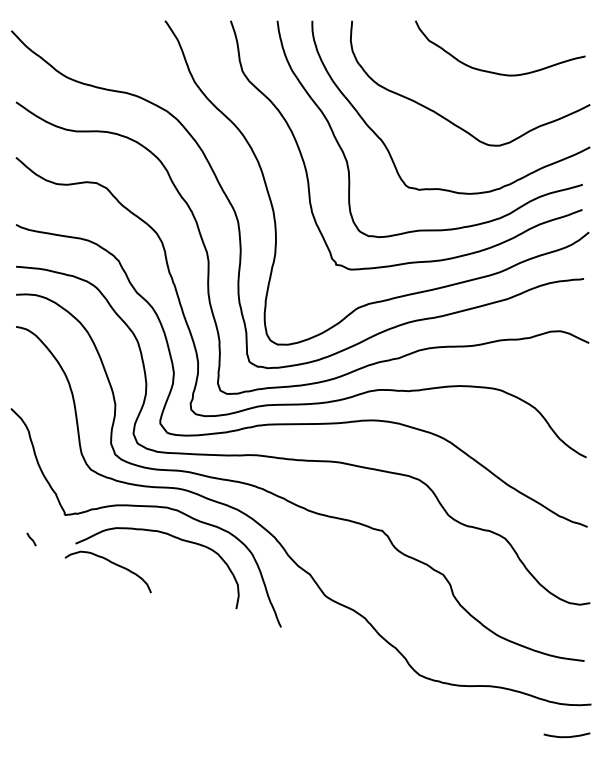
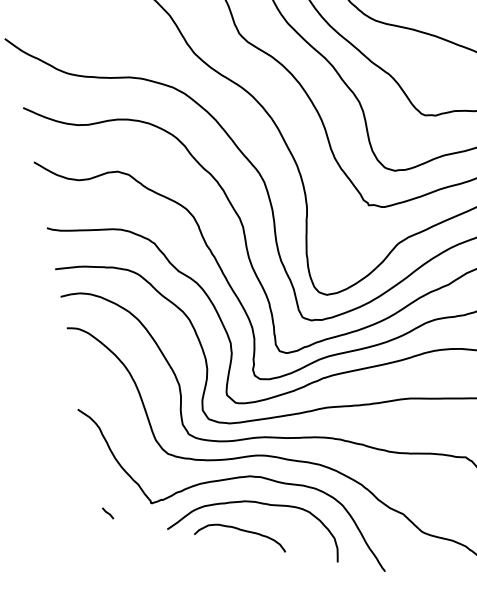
line: (31, 539) -> (108, 513), moved
curve: (111, 563) -> (240, 530), moved

